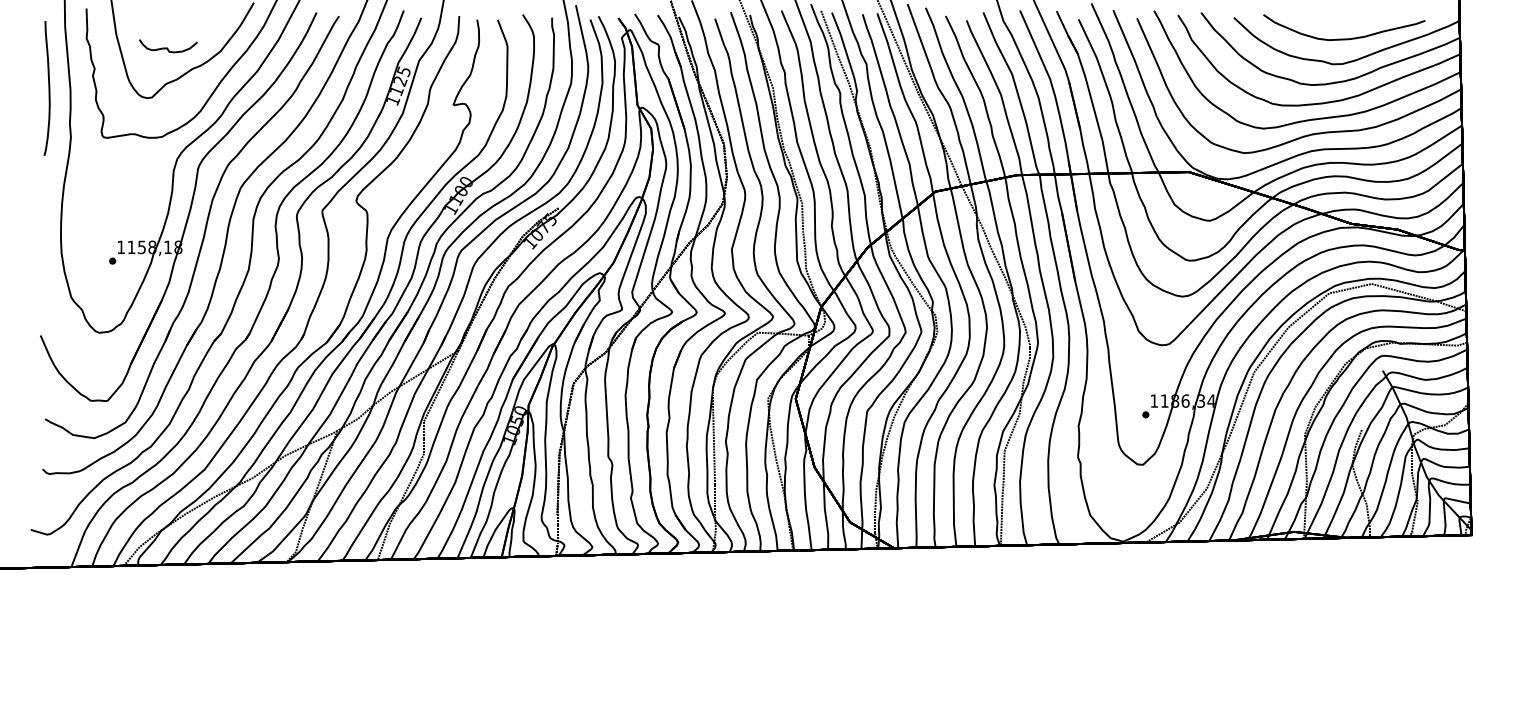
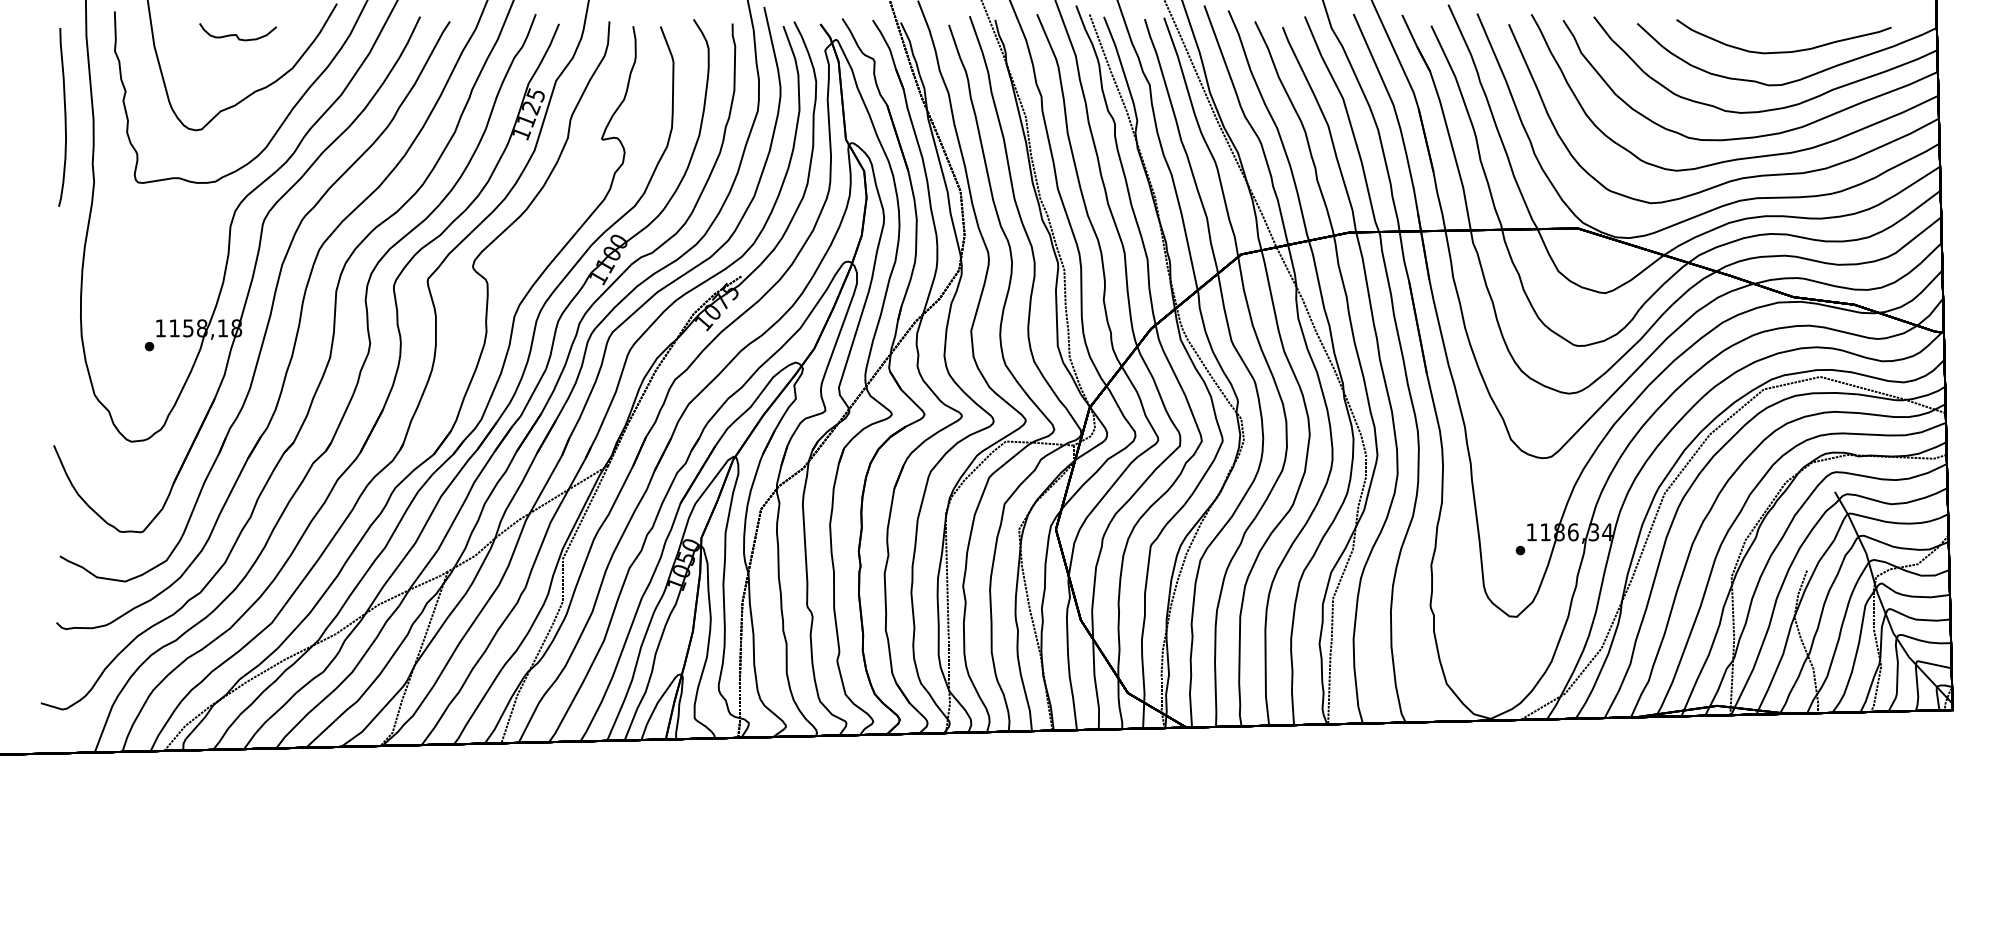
part: (168, 46) -> (238, 32), moved

